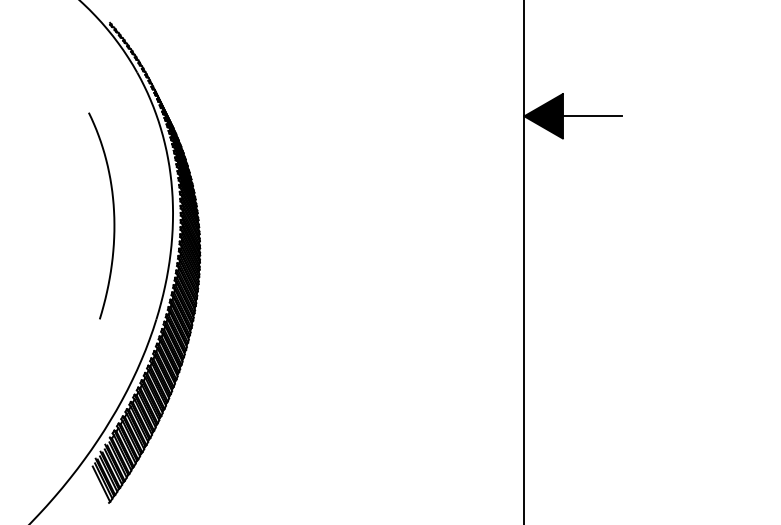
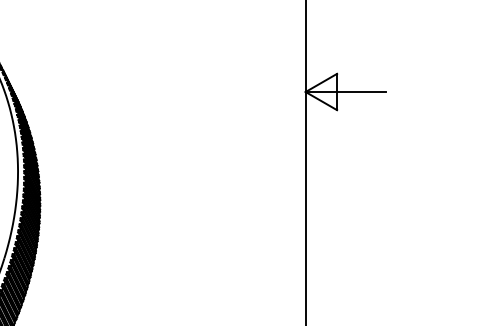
fill: (543, 116) -> (321, 92), removed

